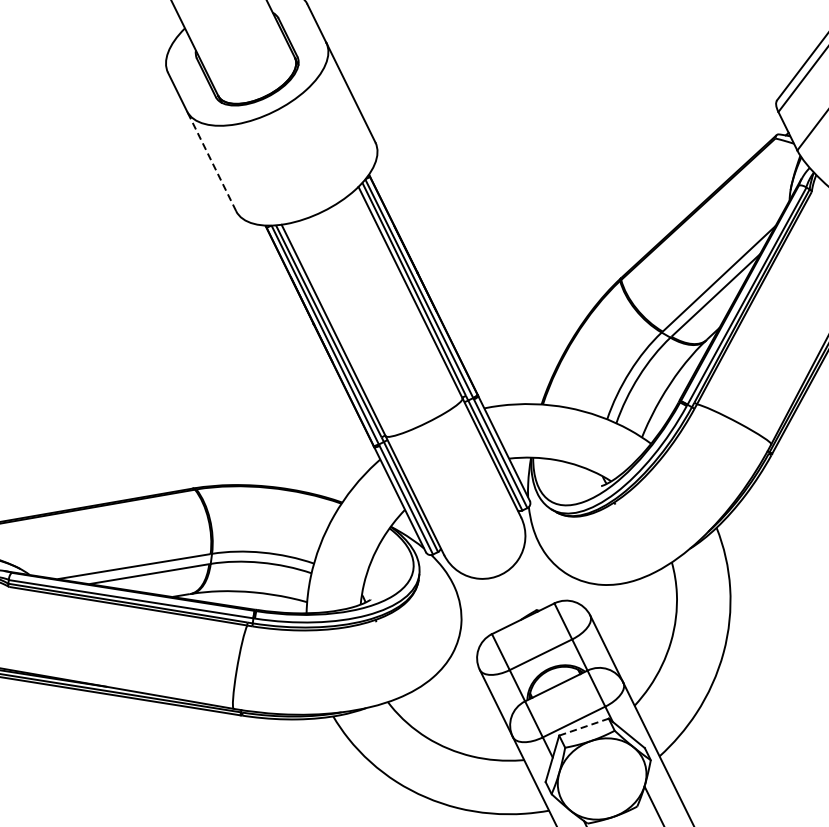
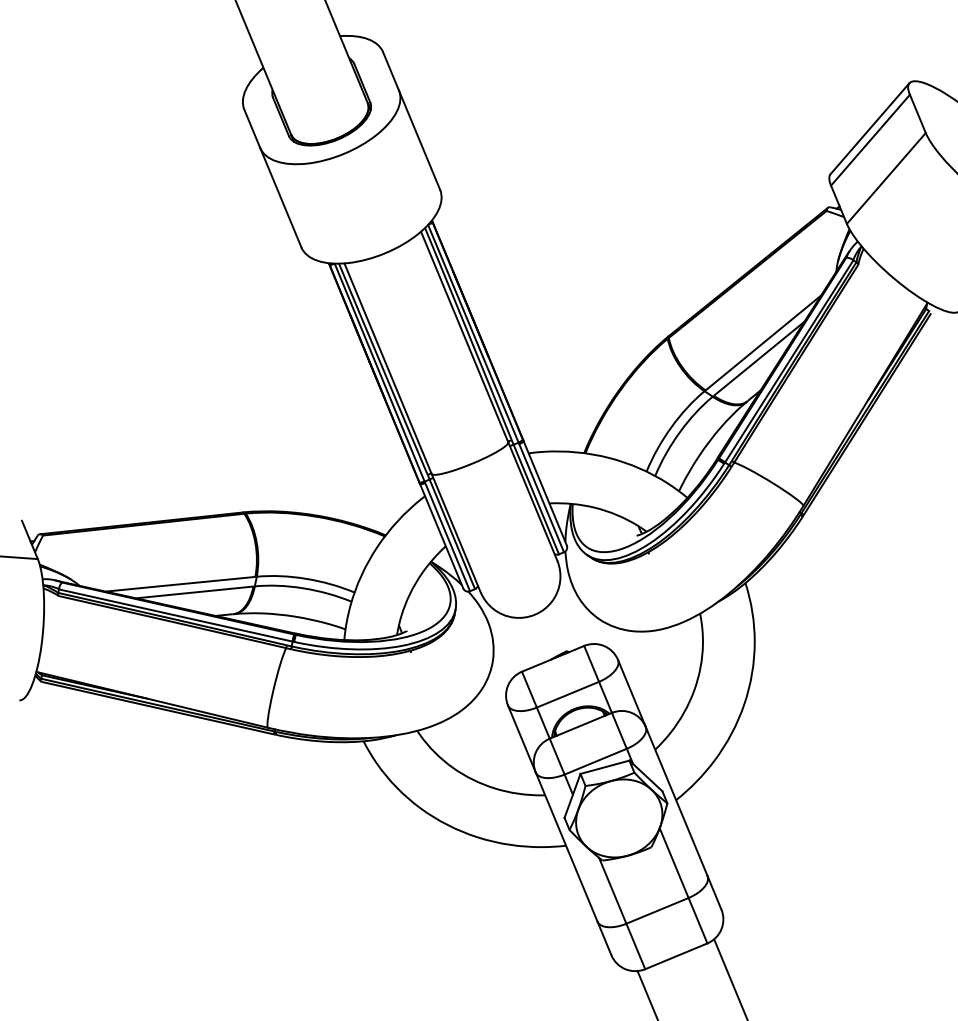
line: (211, 161) -> (280, 197), dashed -> solid
line: (584, 727) -> (605, 767), dashed -> solid

